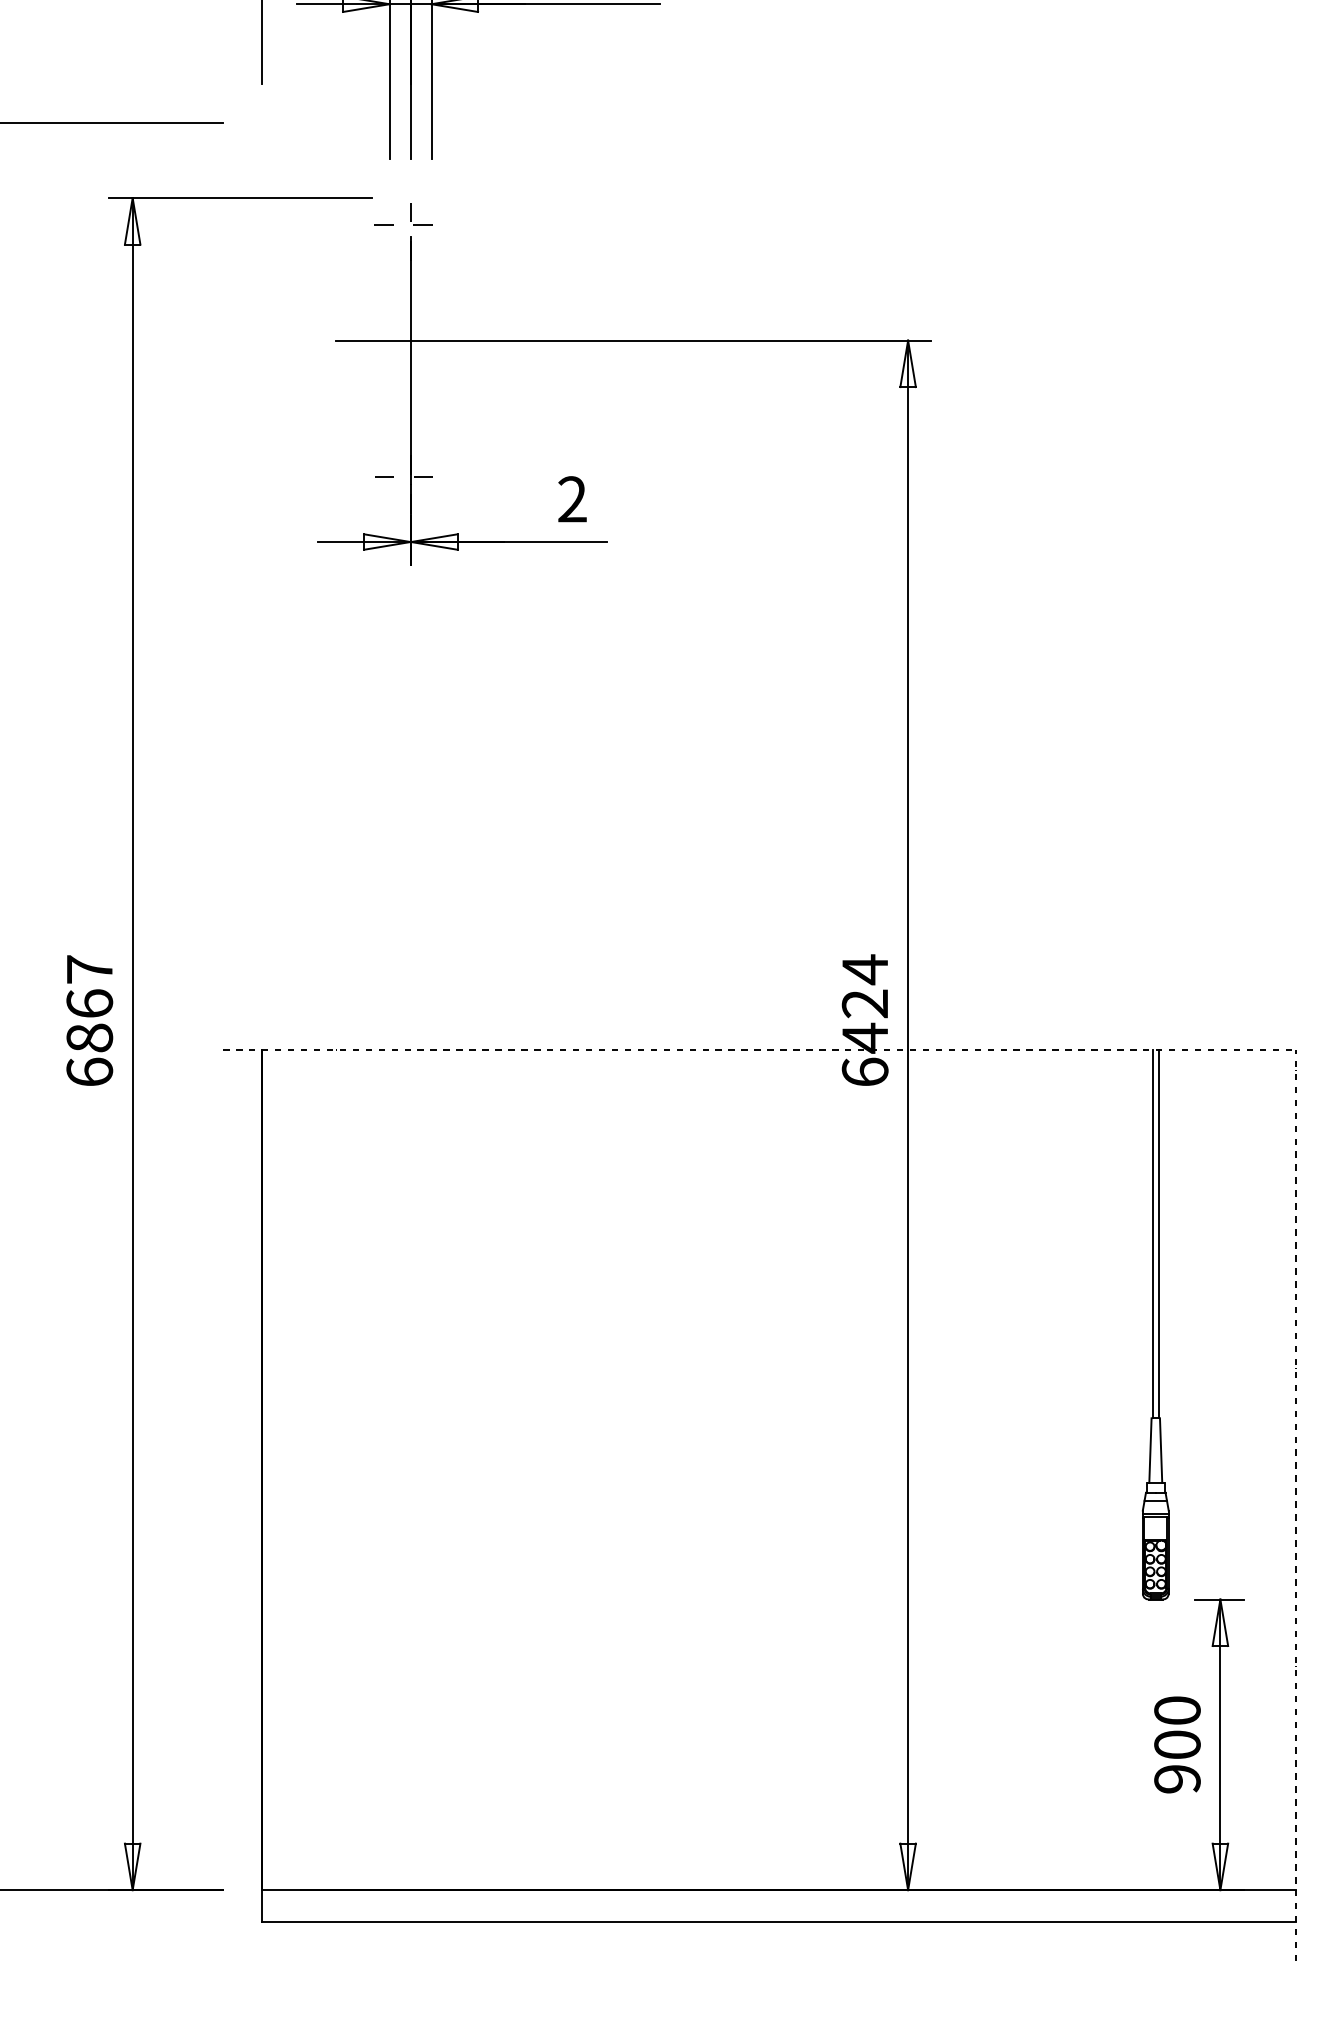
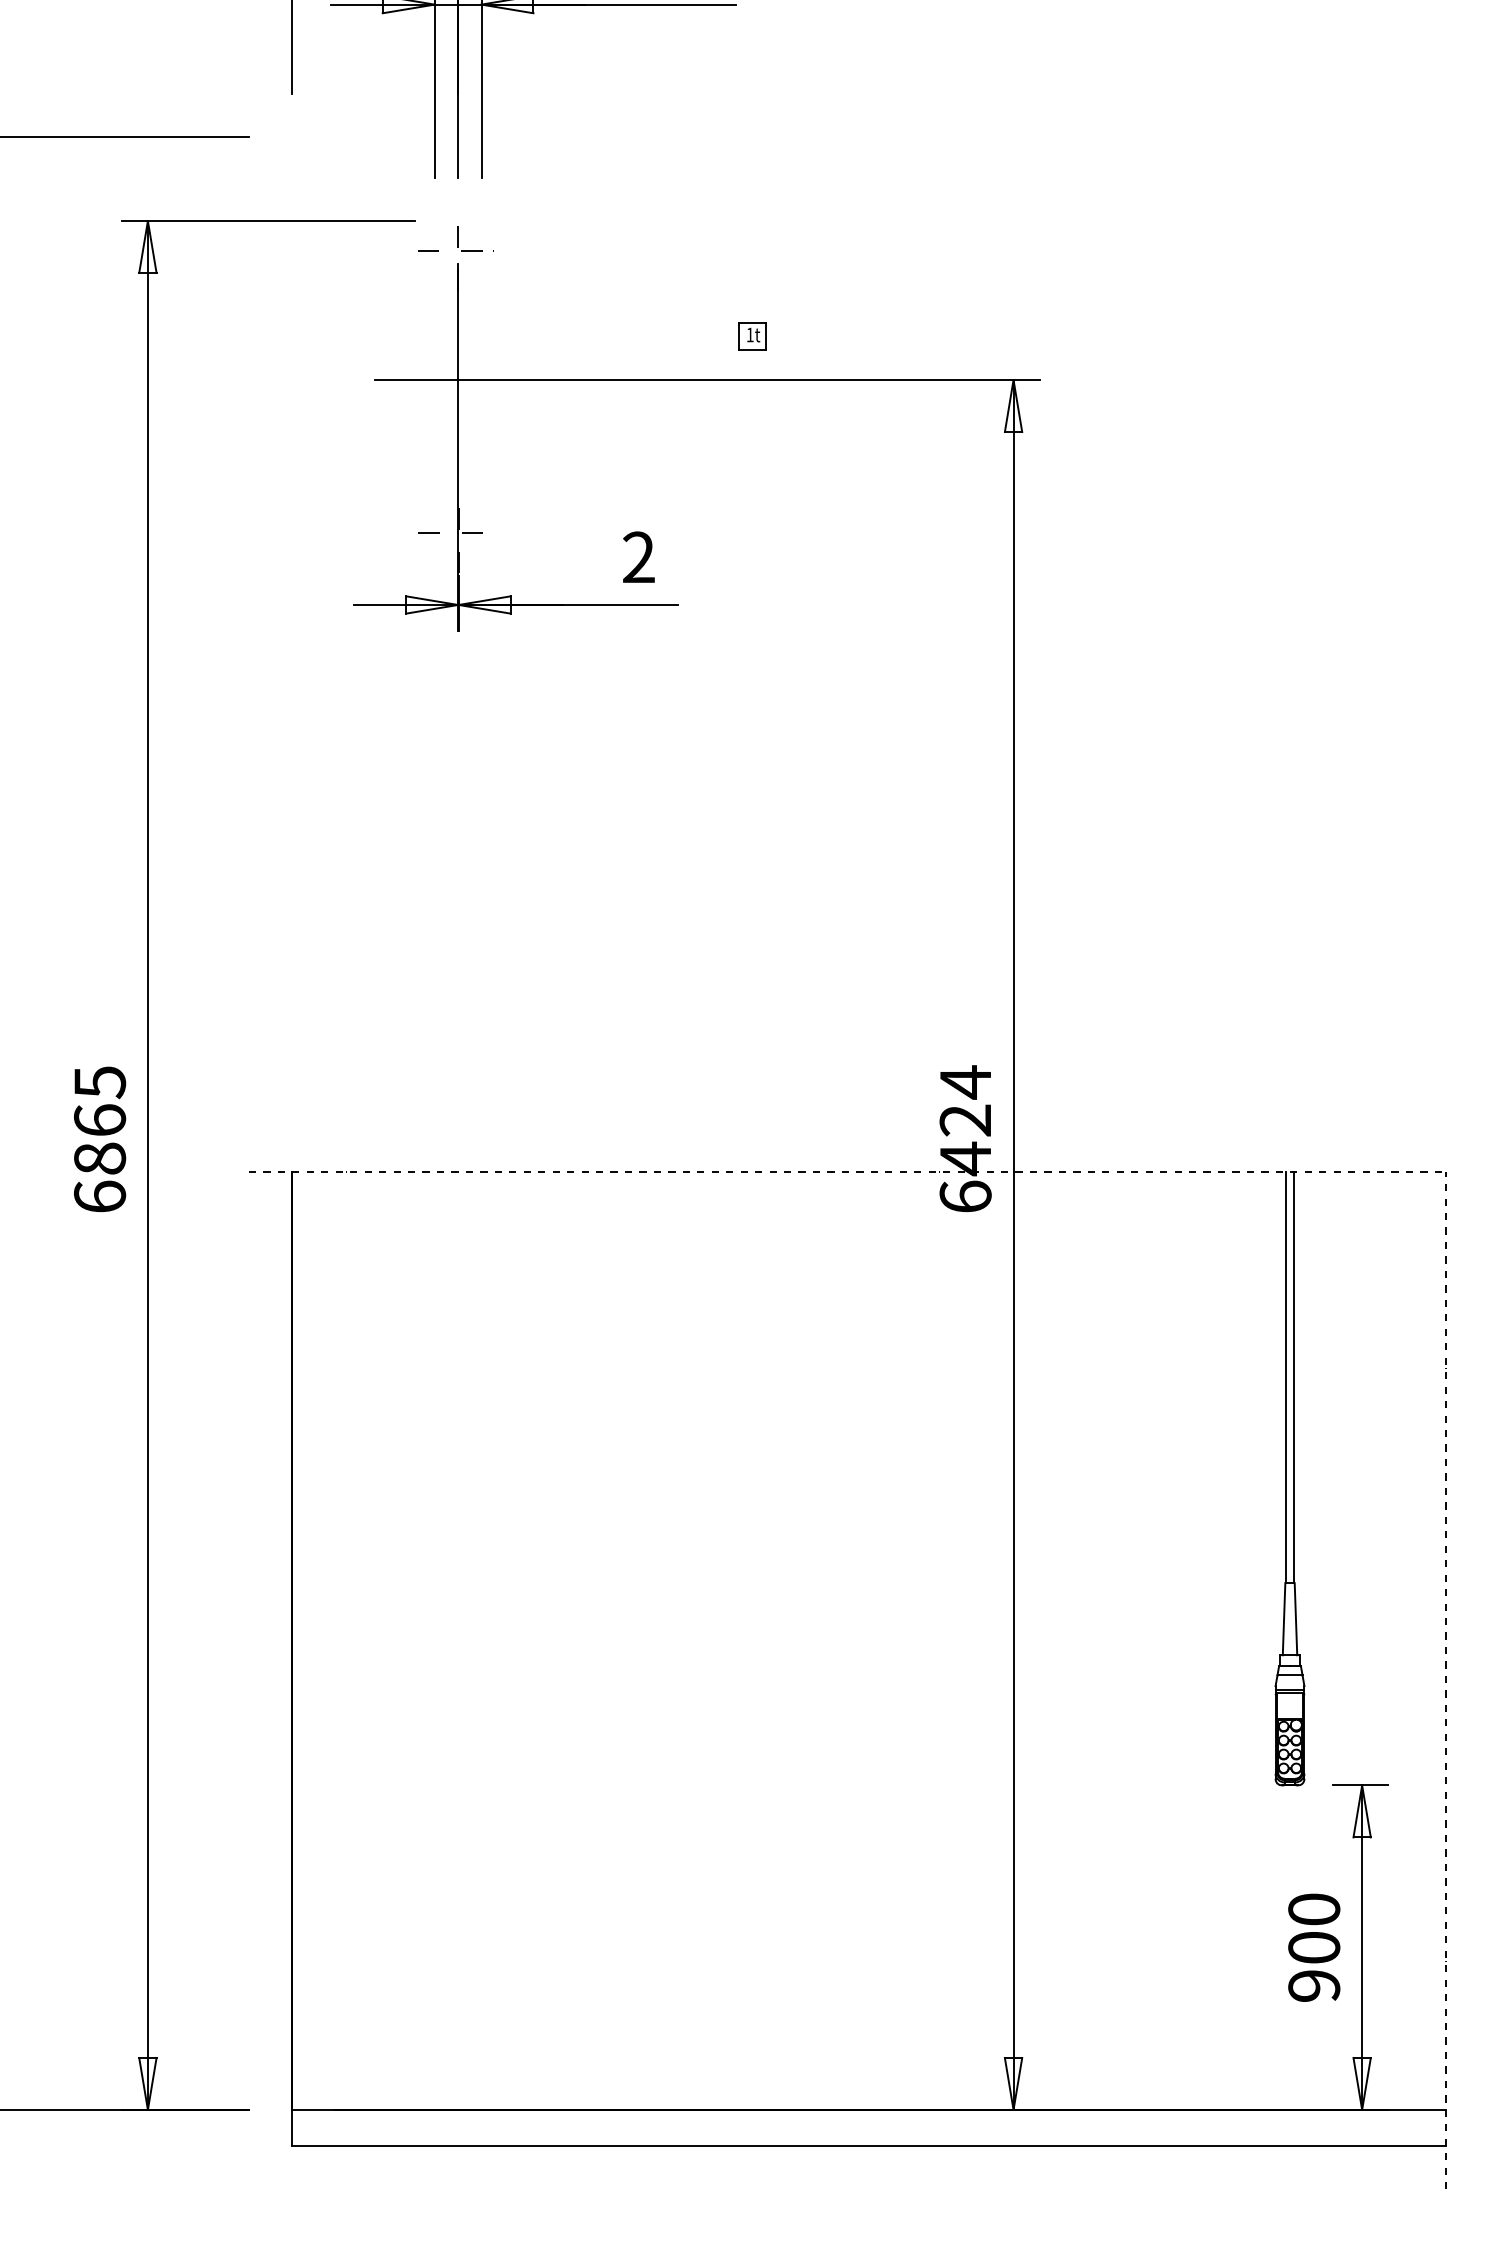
part: (674, 301) -> (752, 336), added
text: (90, 969) -> (100, 1082), 6867 -> 6865

